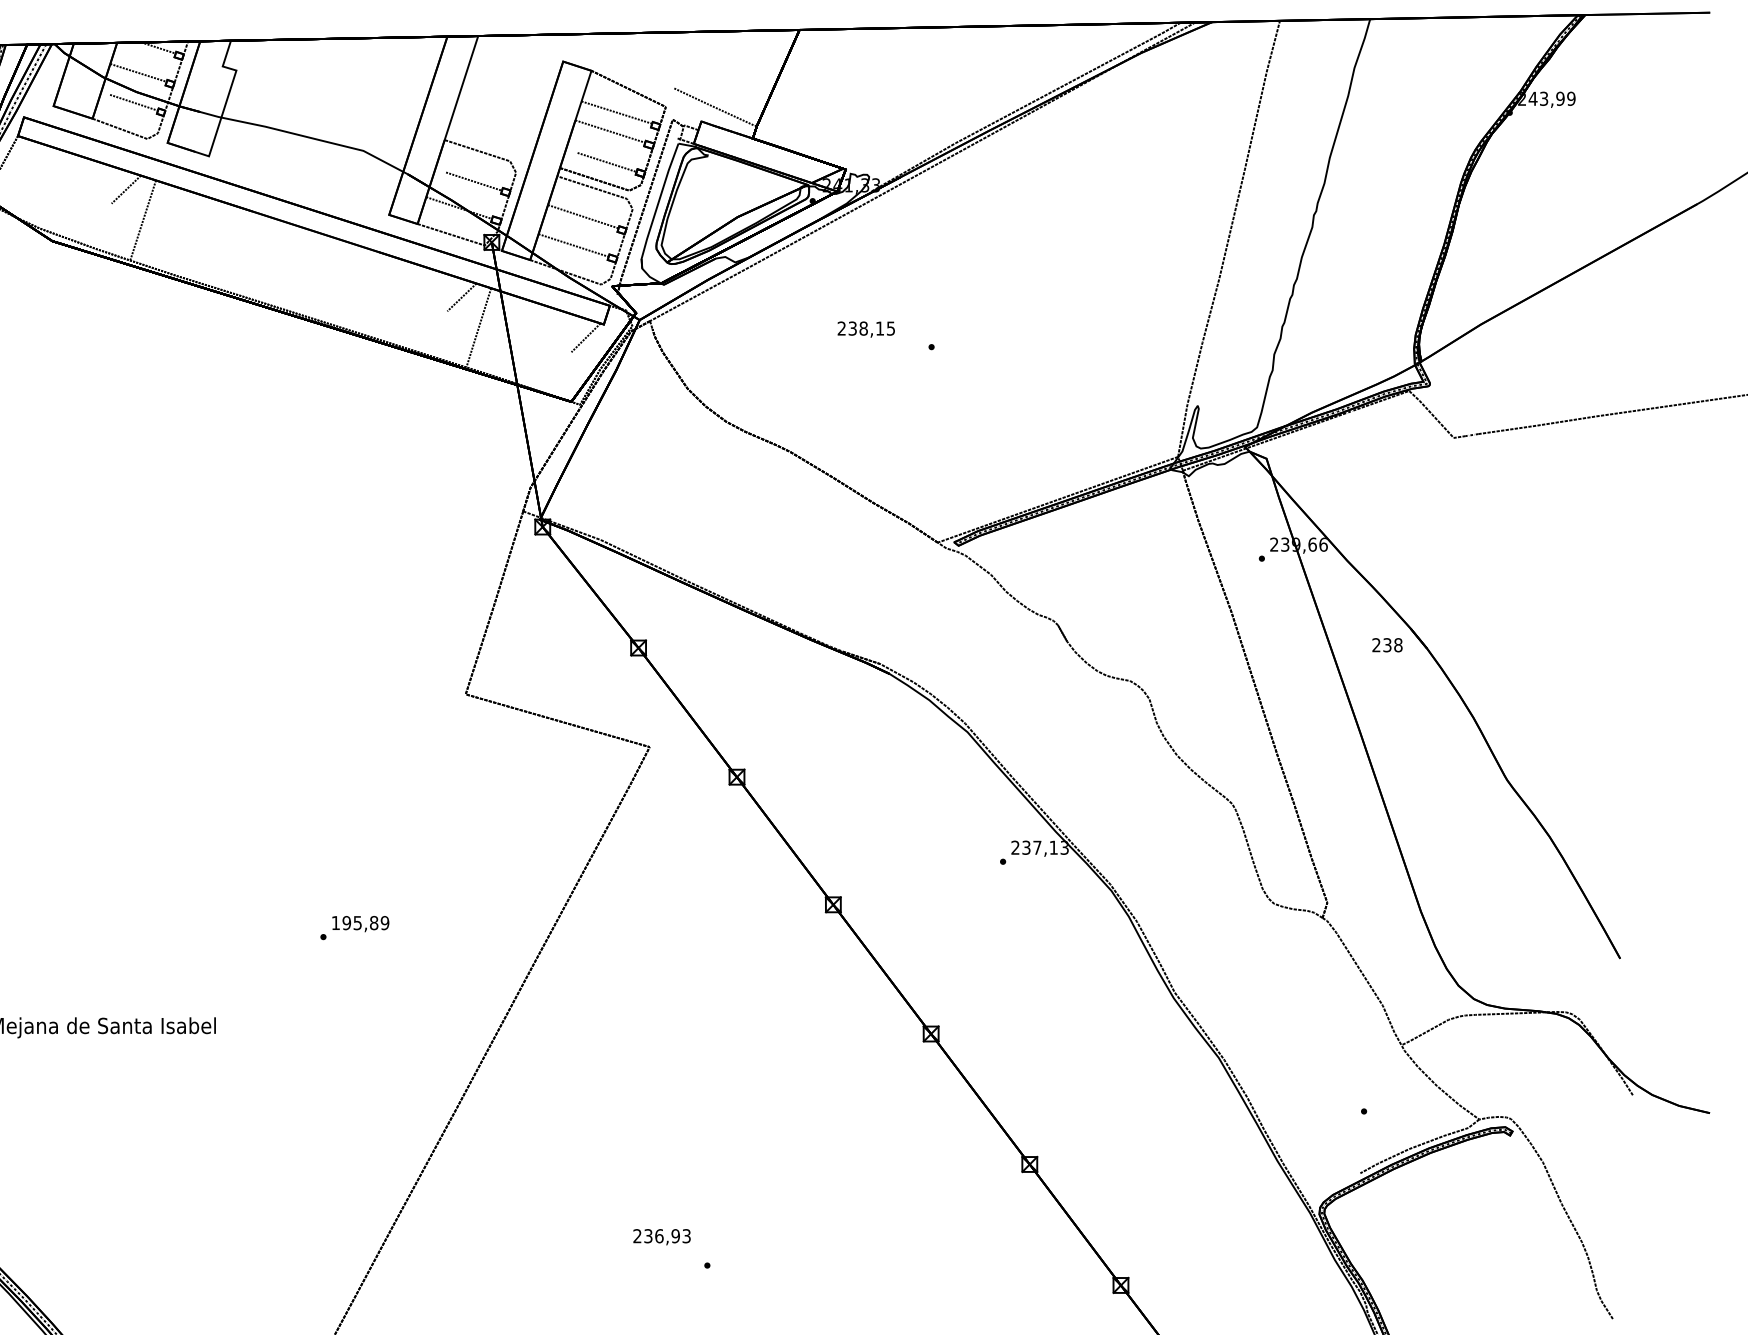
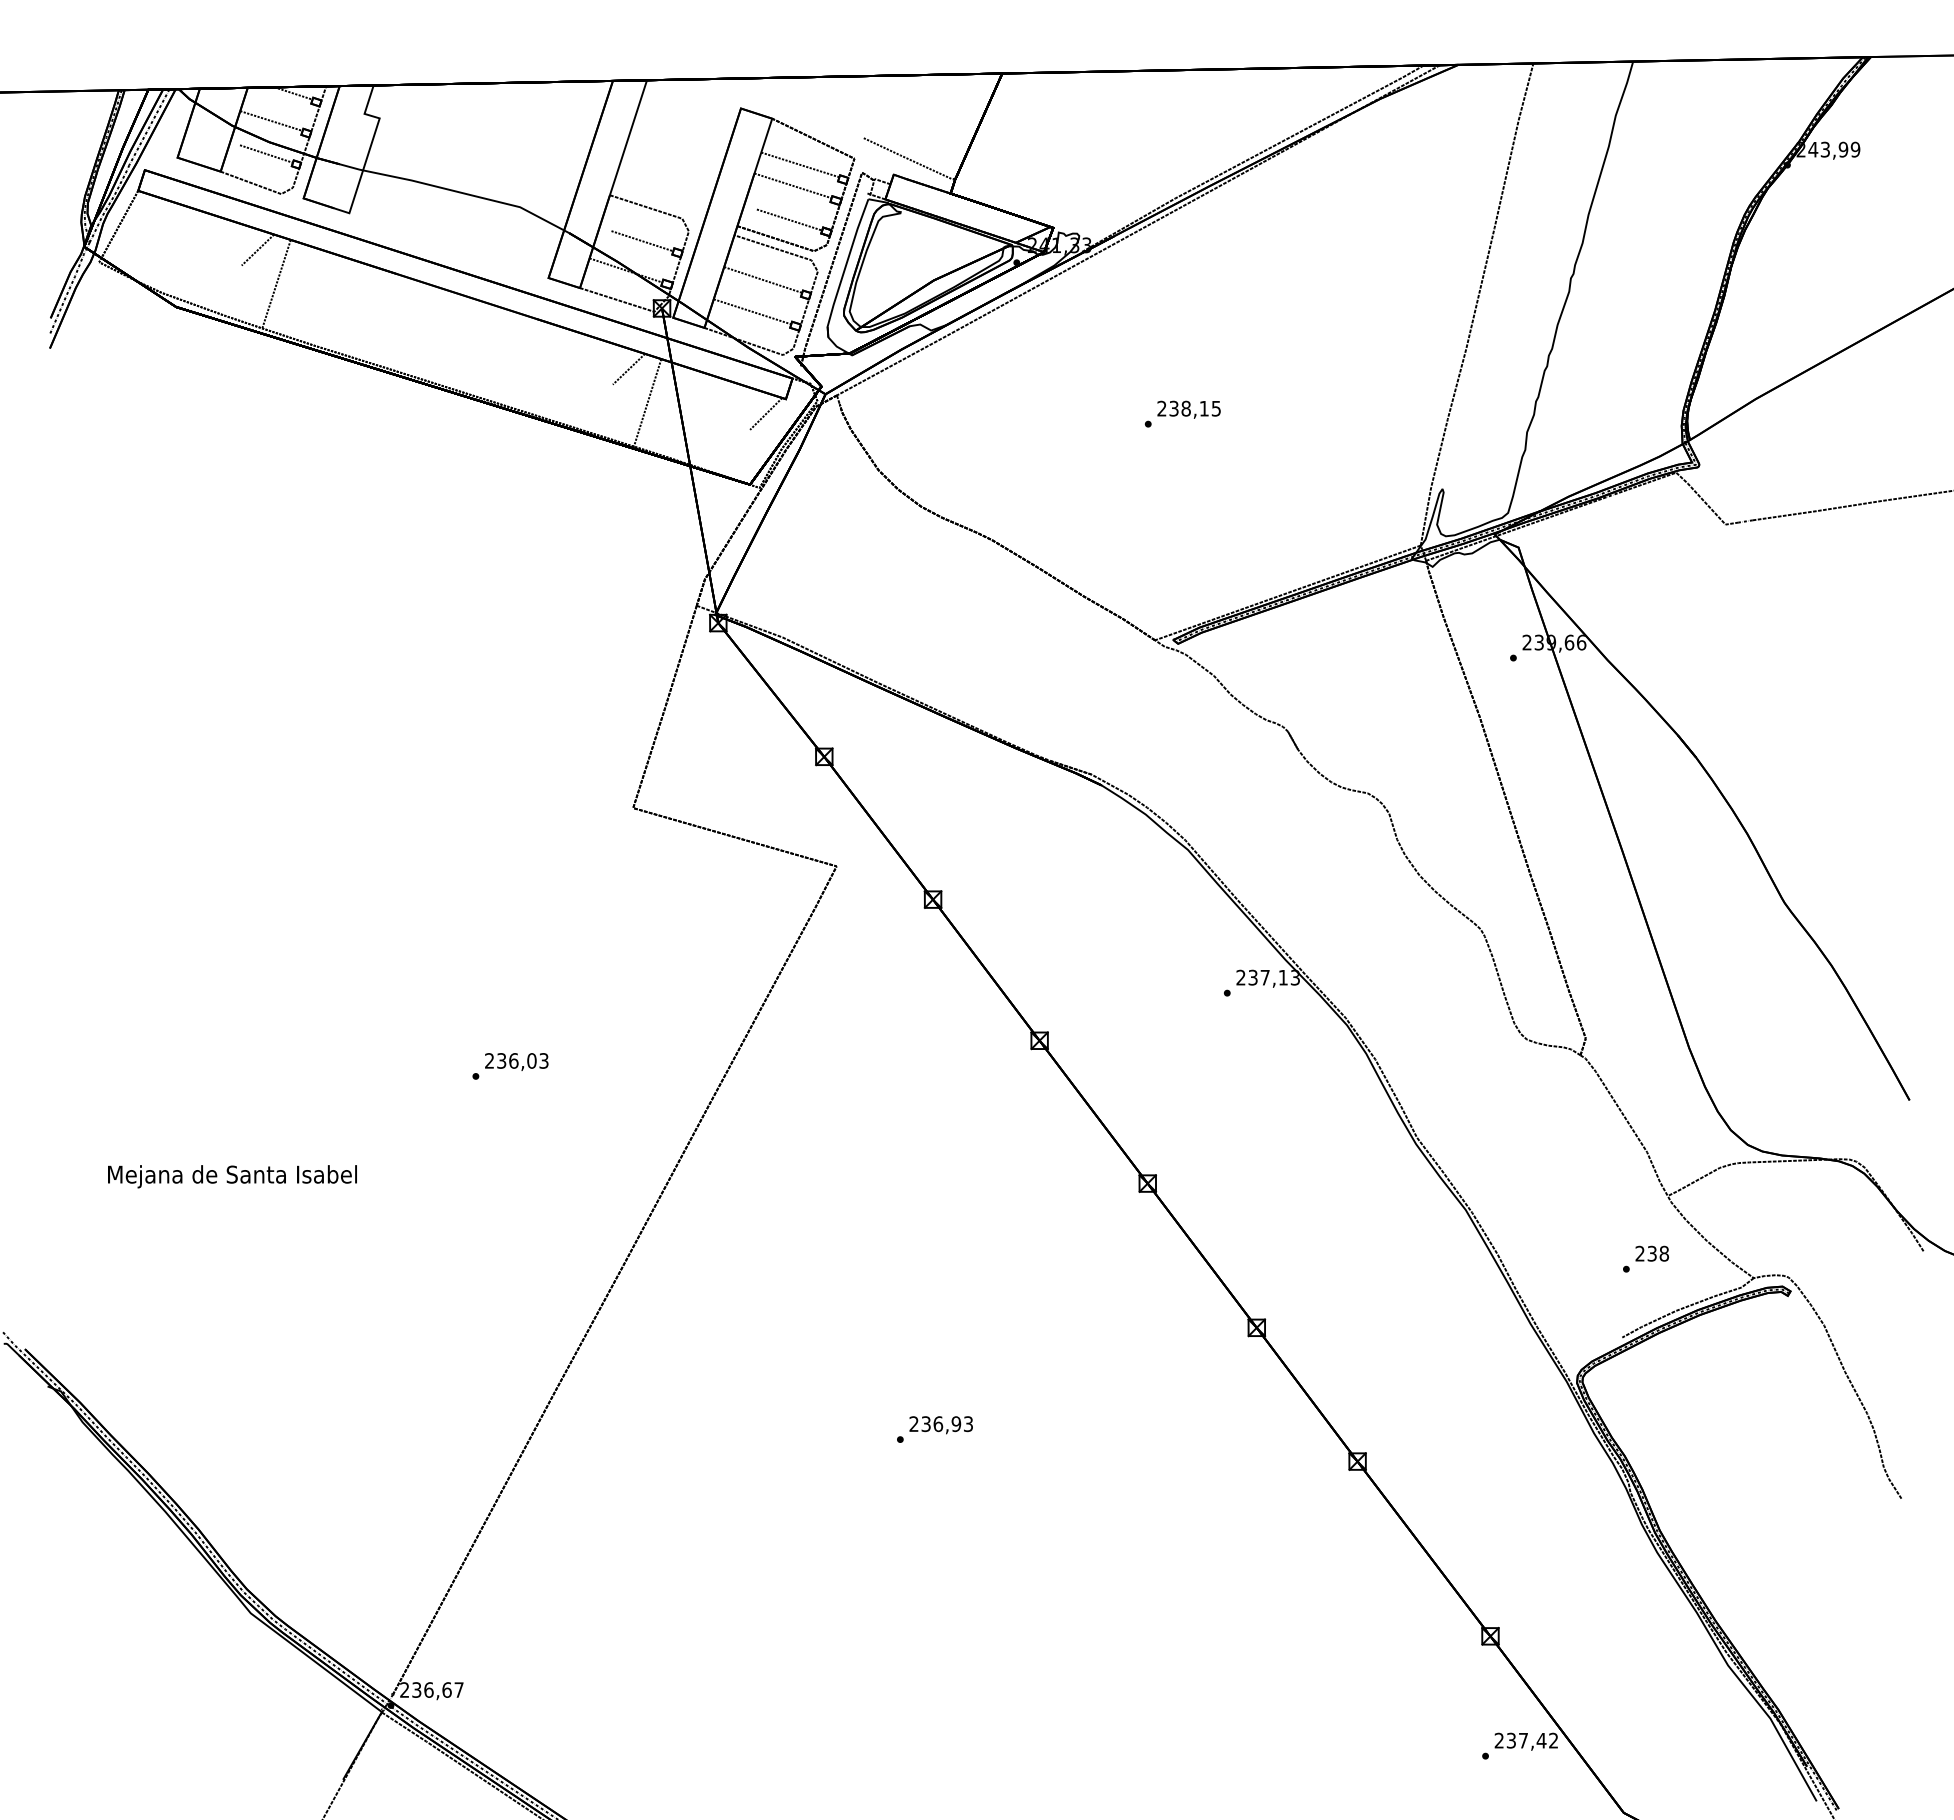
text: (865, 329) -> (1188, 409), moved
text: (1386, 644) -> (1651, 1253), moved
text: (360, 922) -> (516, 1060), 195,89 -> 236,03
text: (661, 1237) -> (940, 1425), moved

